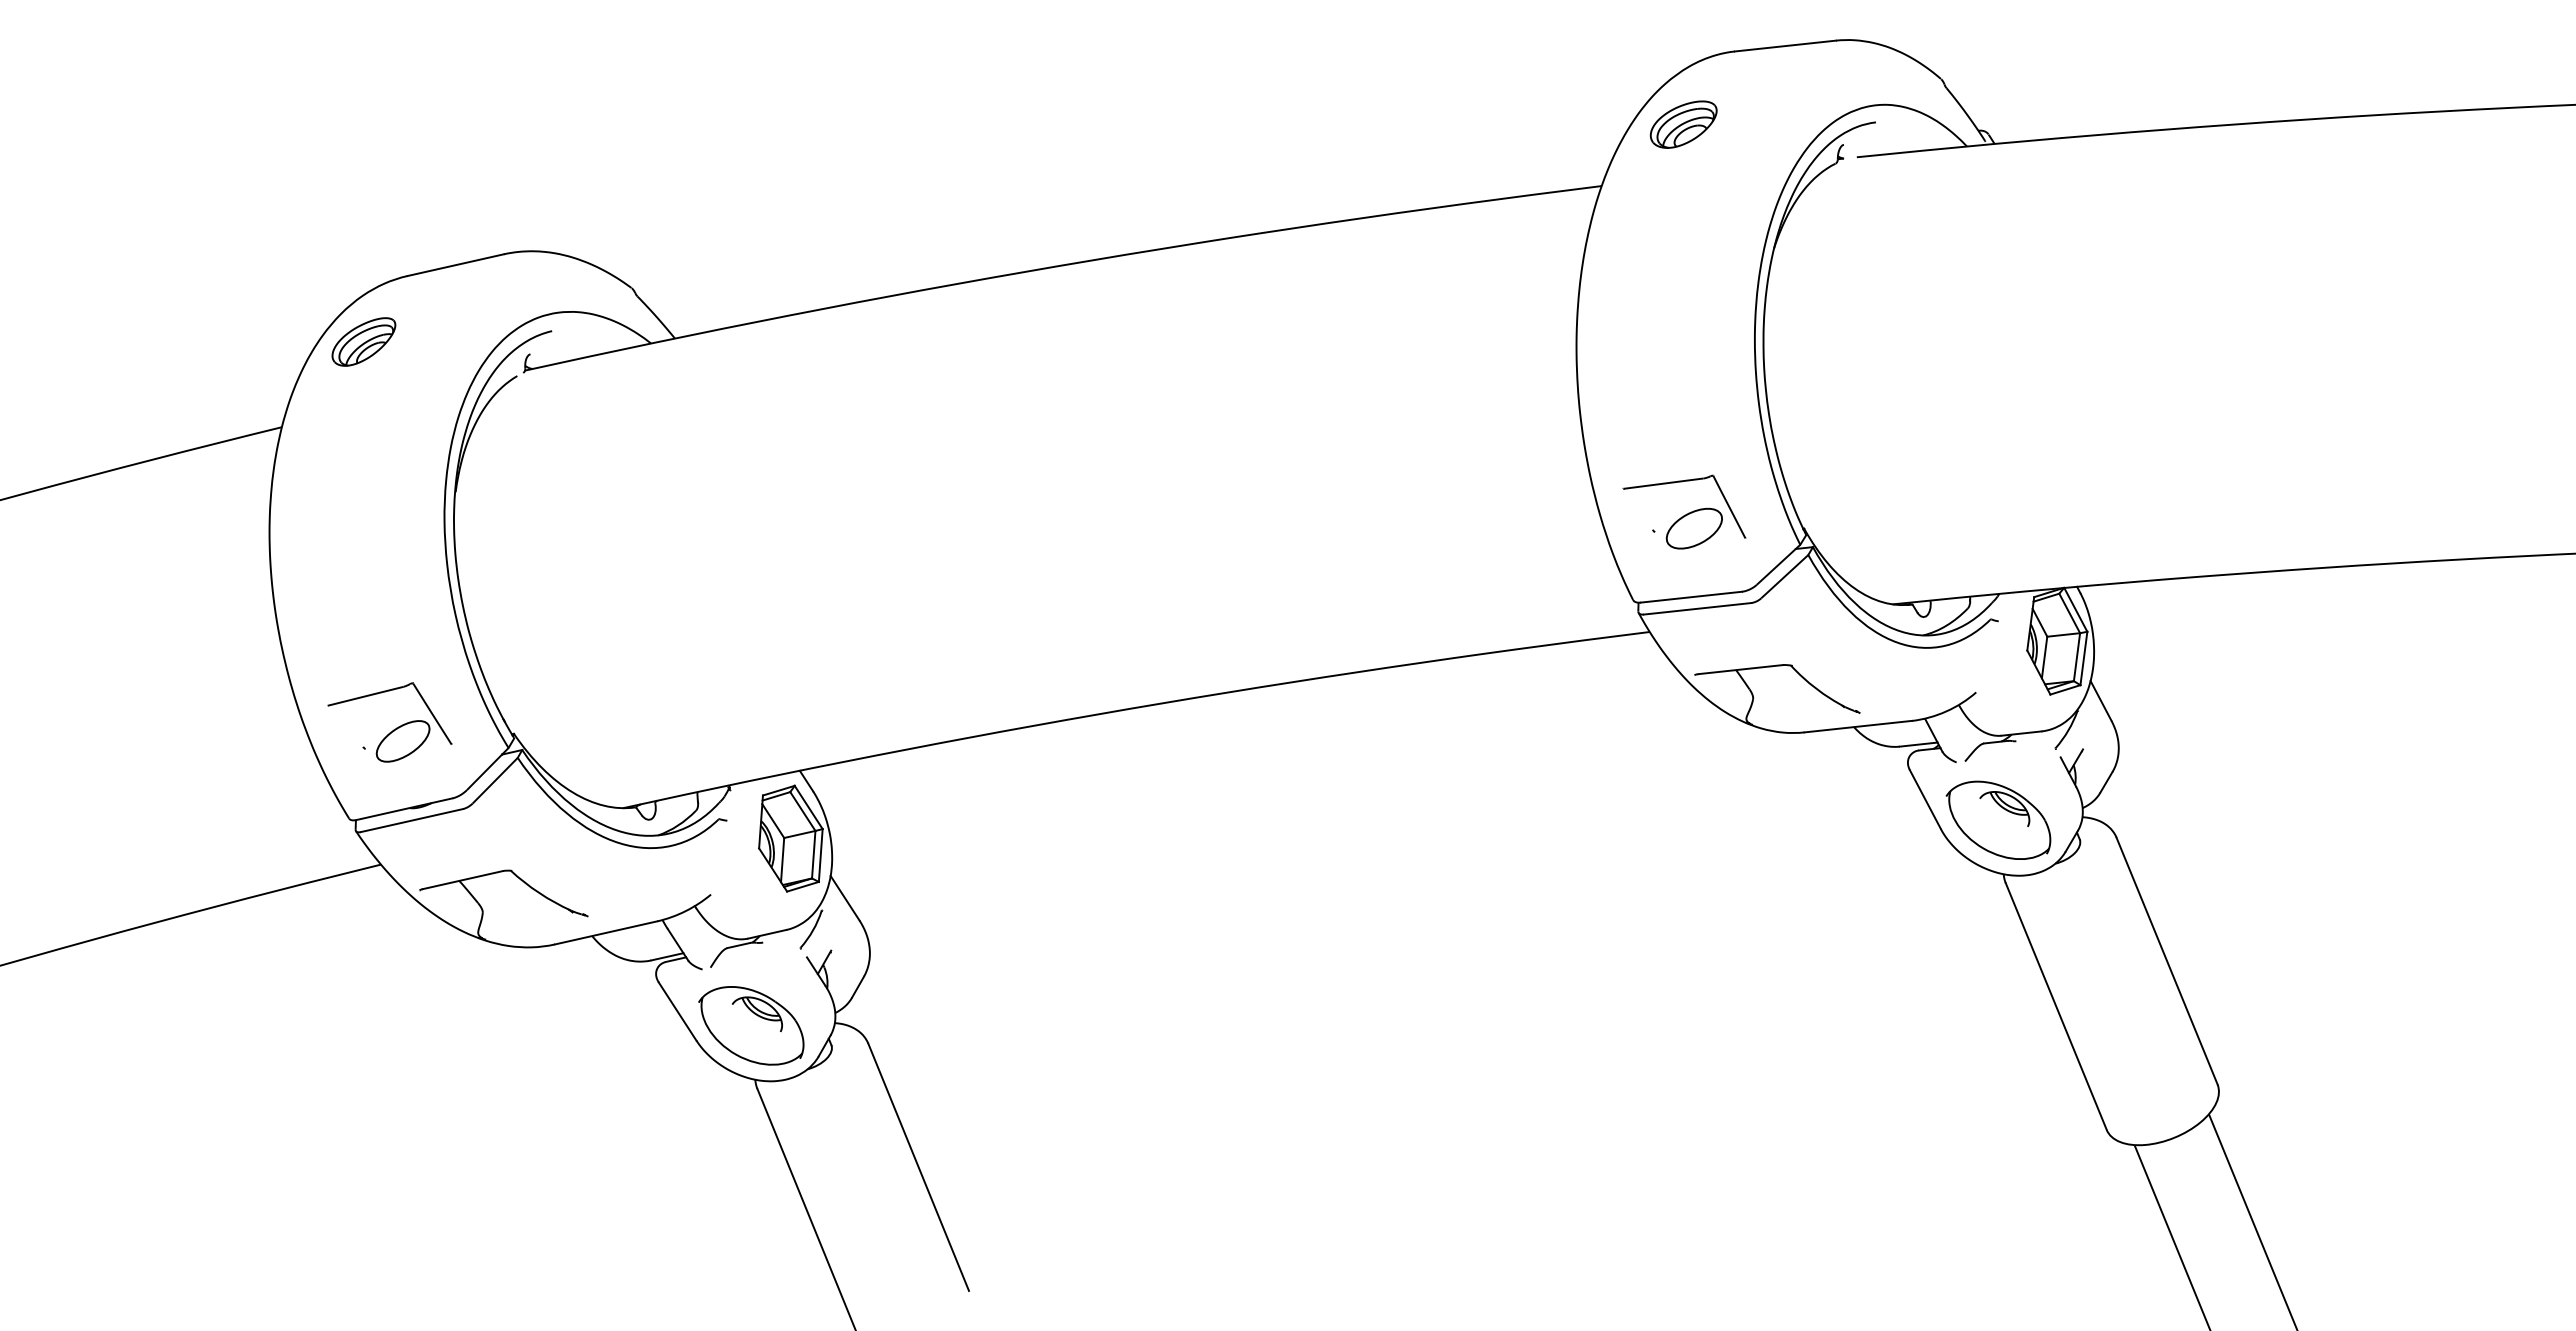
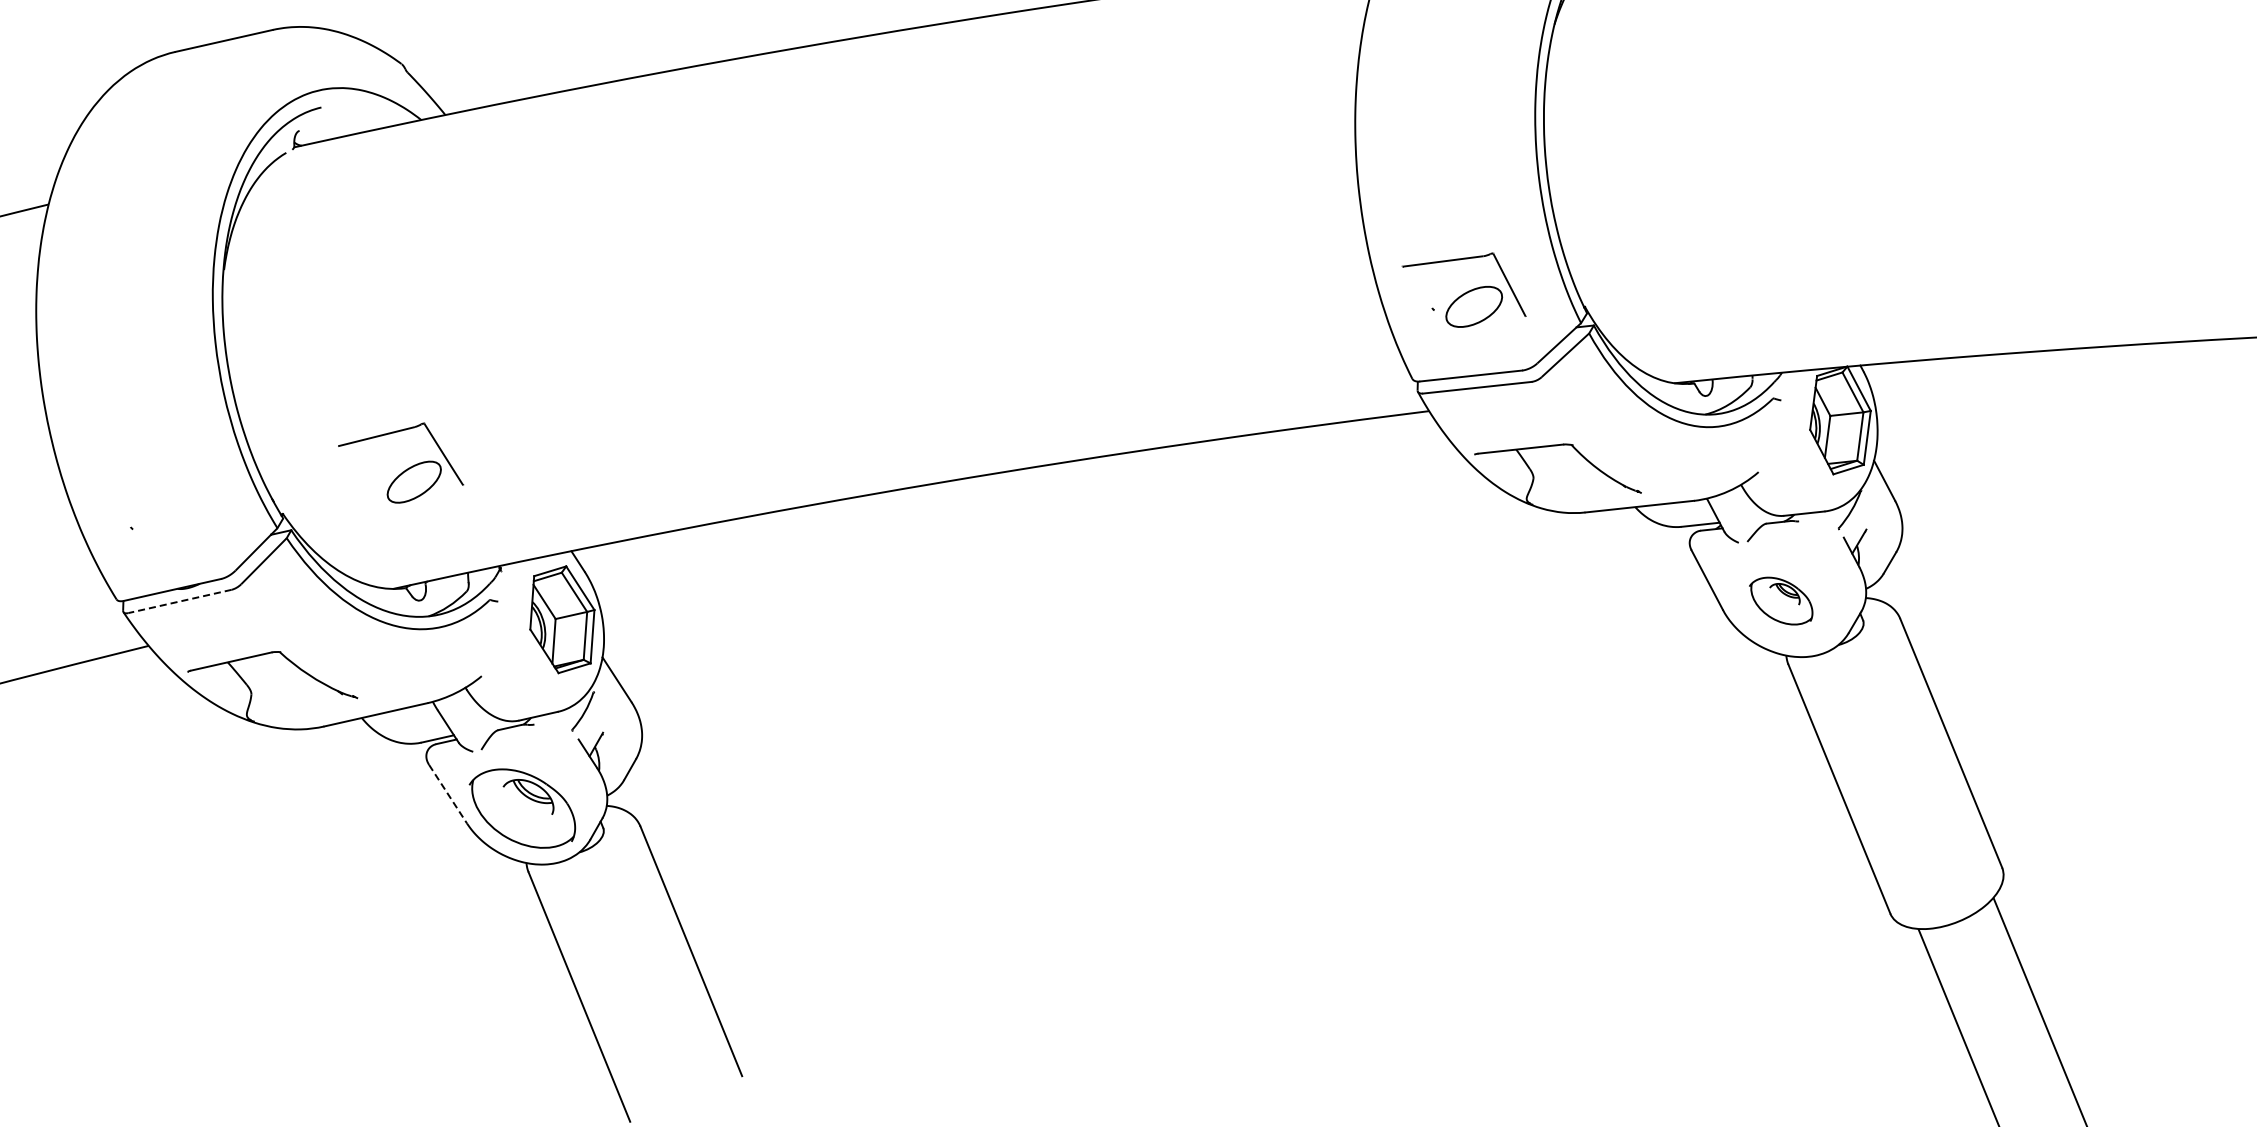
part: (363, 341) -> (131, 117), removed
part: (393, 729) -> (404, 470), moved
part: (1998, 819) -> (1781, 600), size x0.6
line: (411, 820) -> (179, 601), solid -> dashed
line: (677, 1011) -> (447, 794), solid -> dashed

